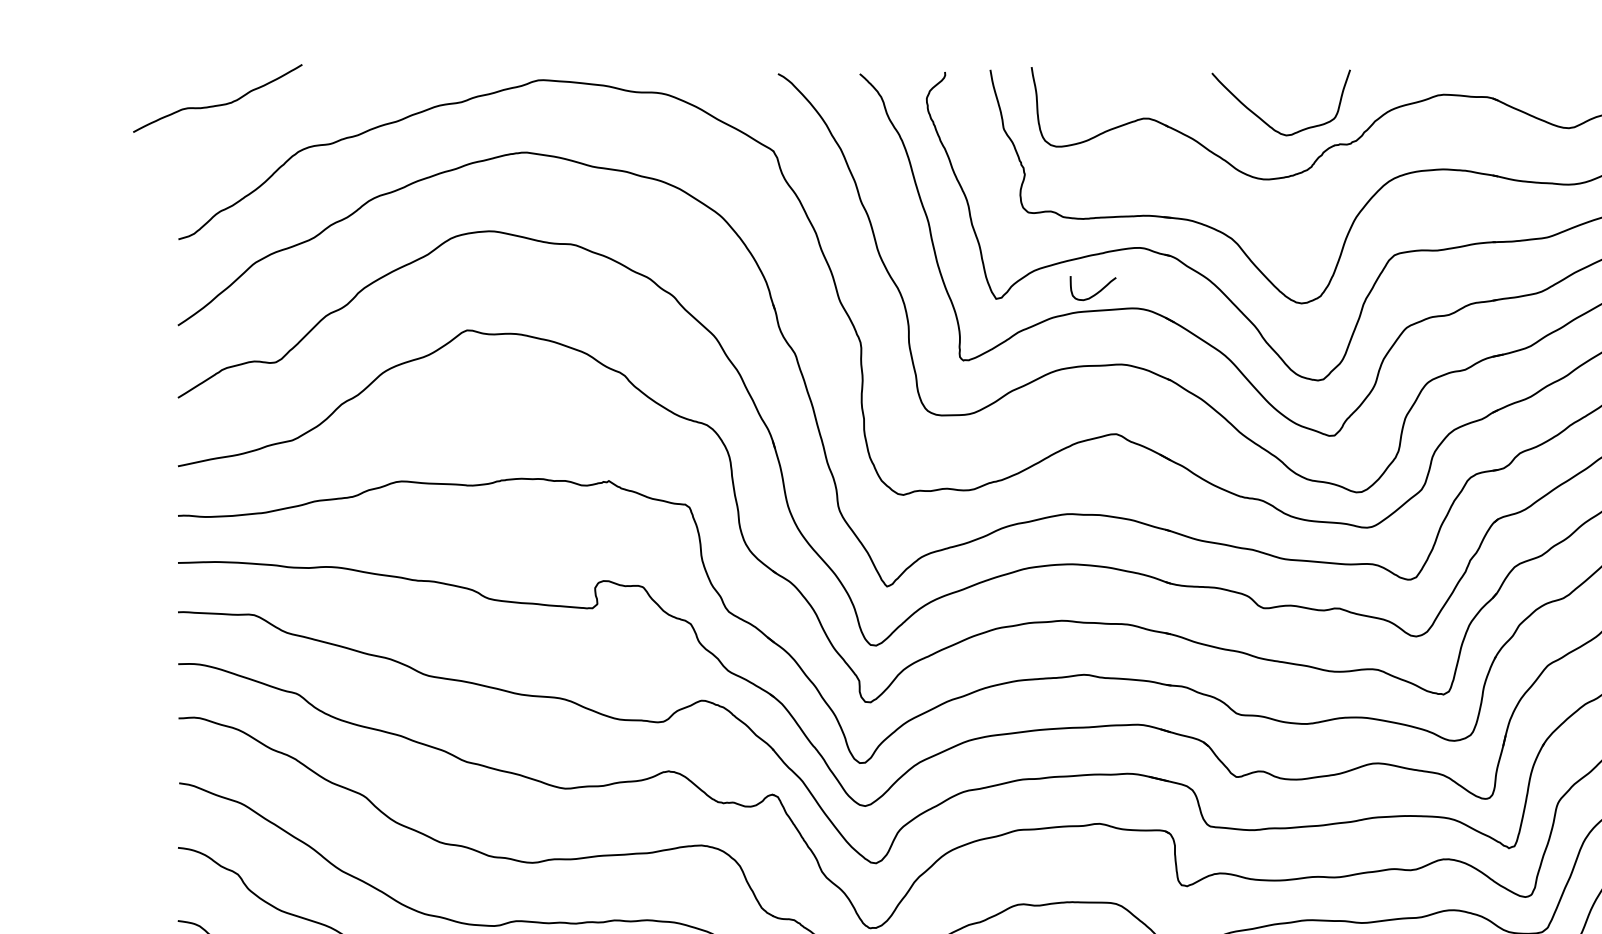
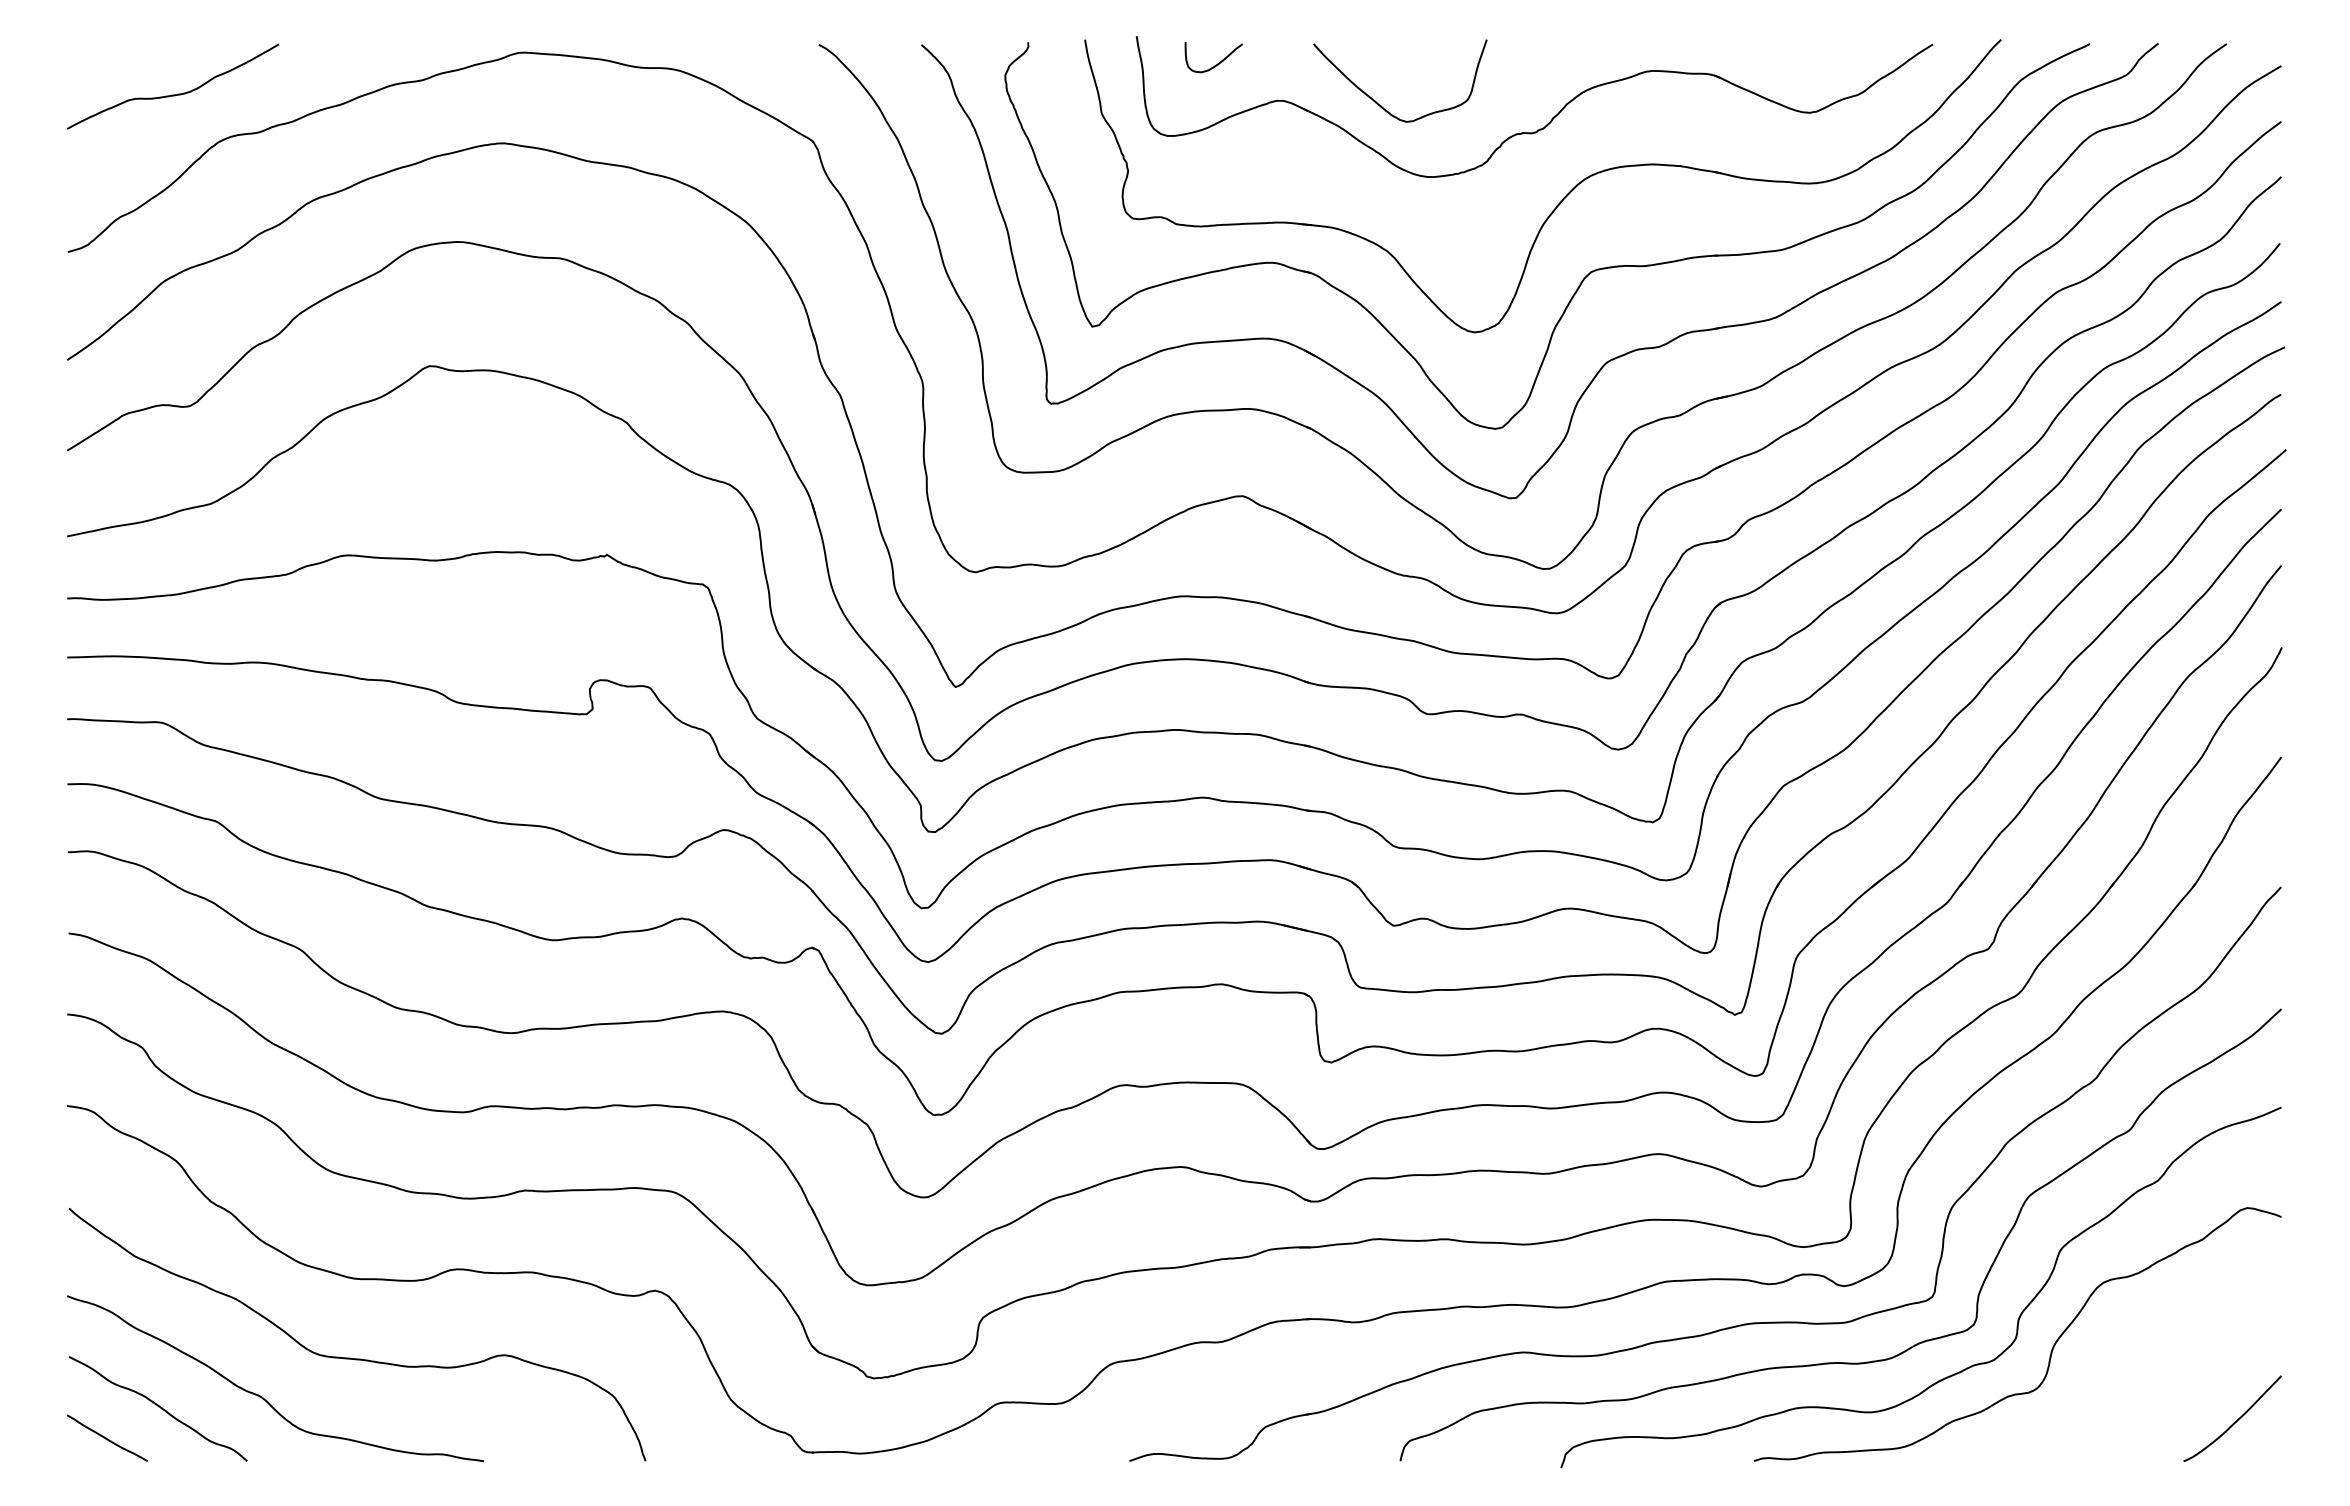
curve: (218, 104) -> (173, 94), moved
curve: (1265, 121) -> (1380, 104), moved
curve: (1096, 292) -> (1218, 62), moved

